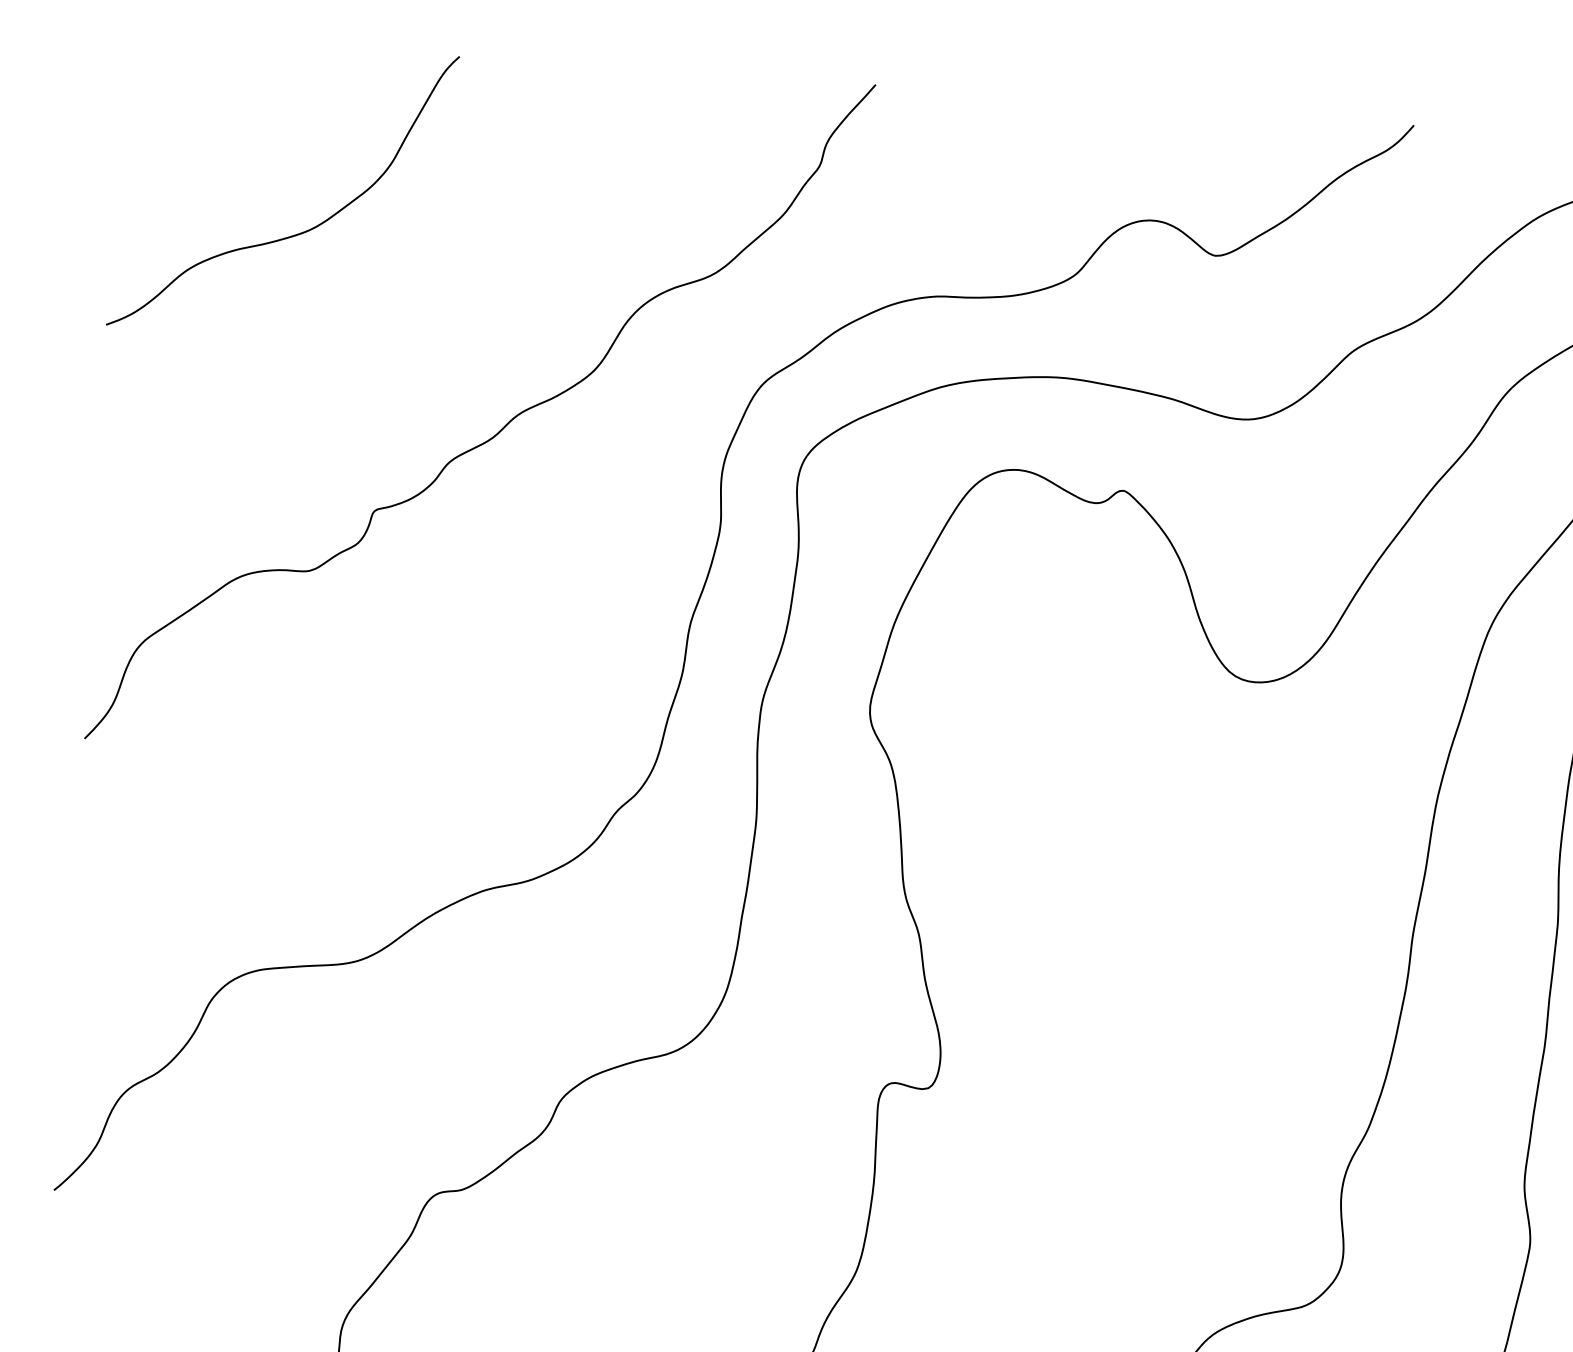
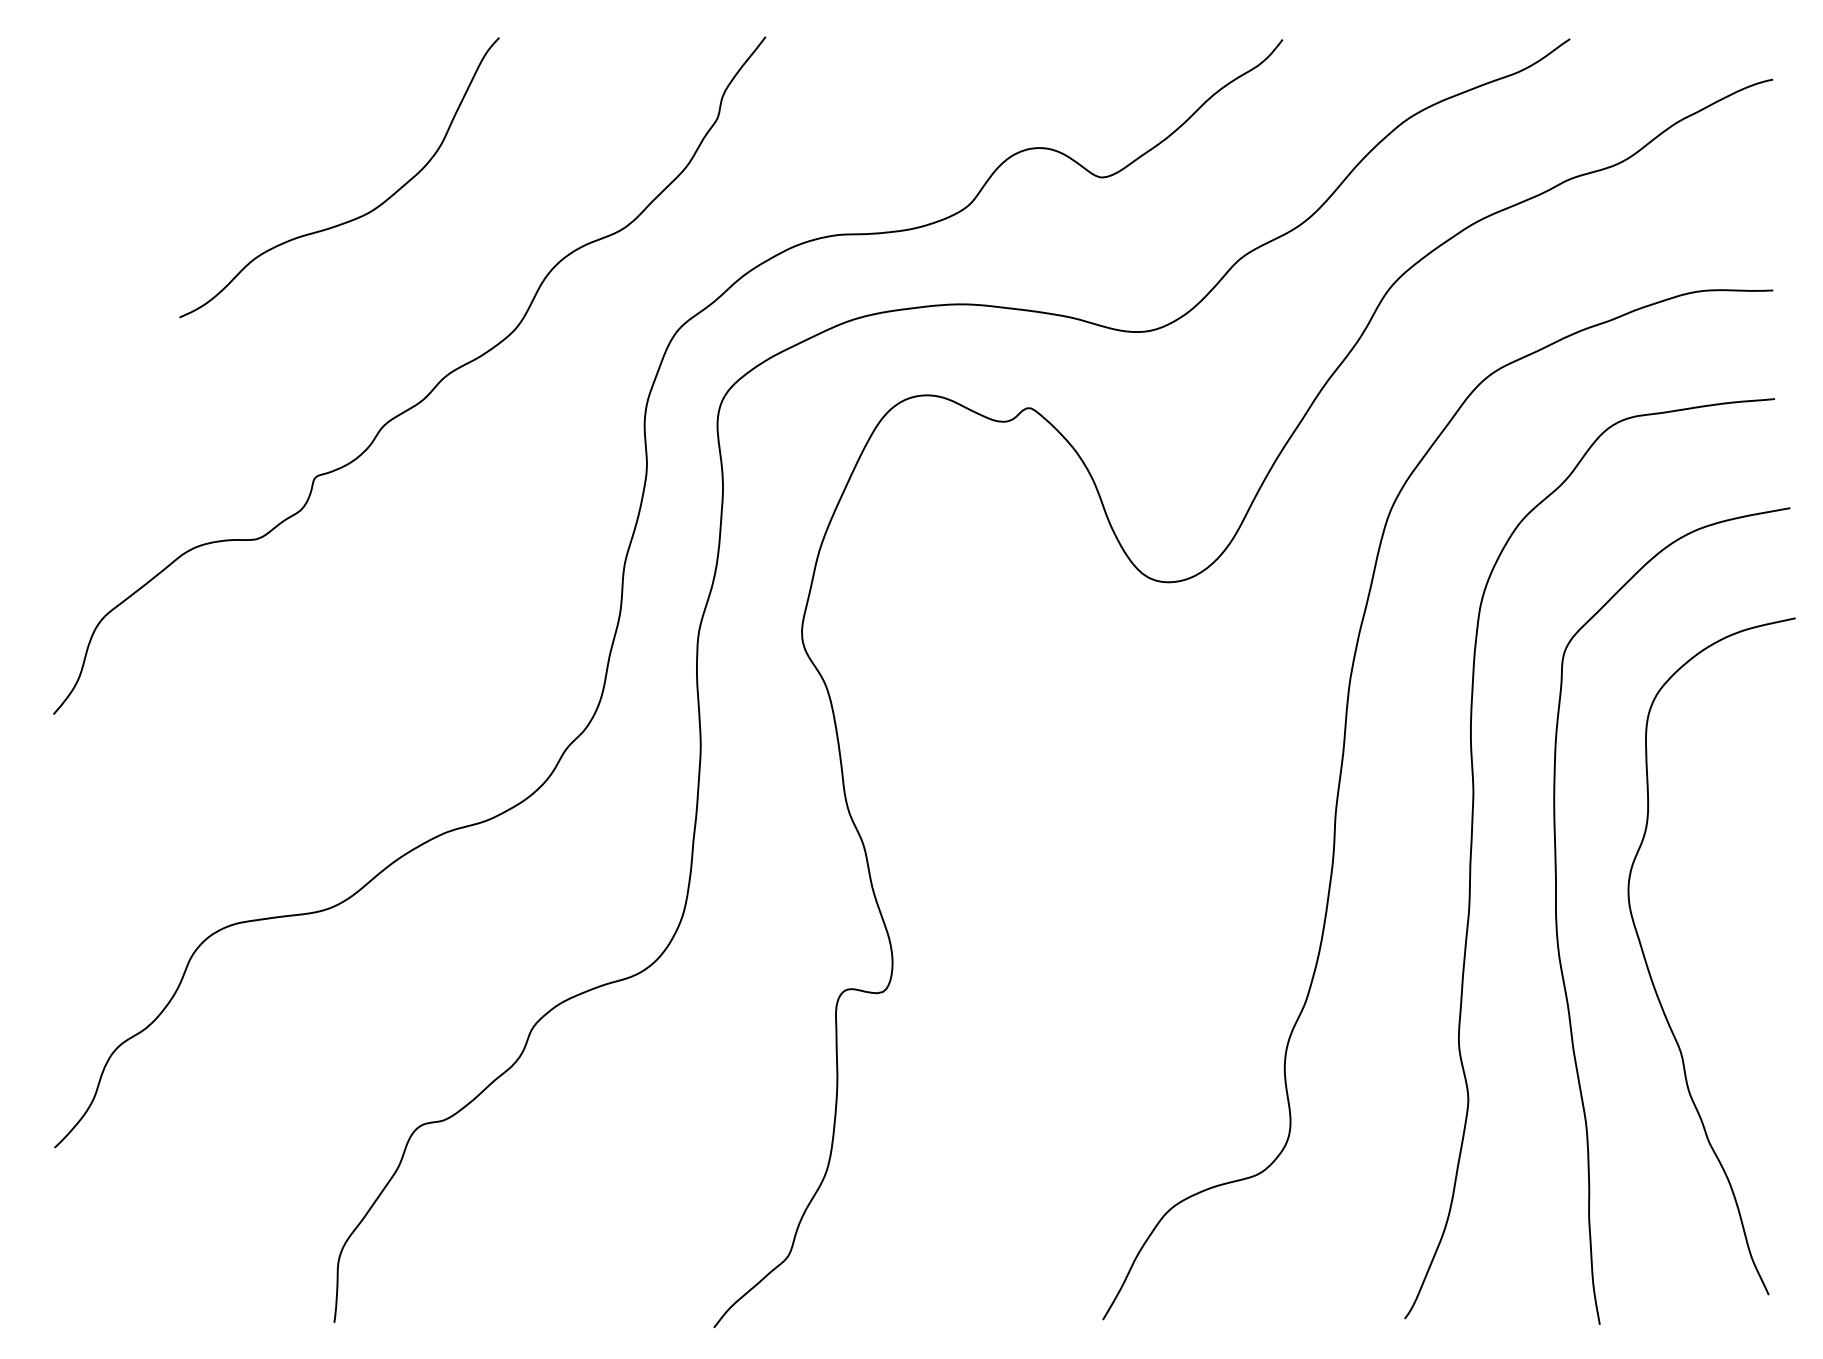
curve: (294, 234) -> (353, 218), moved

